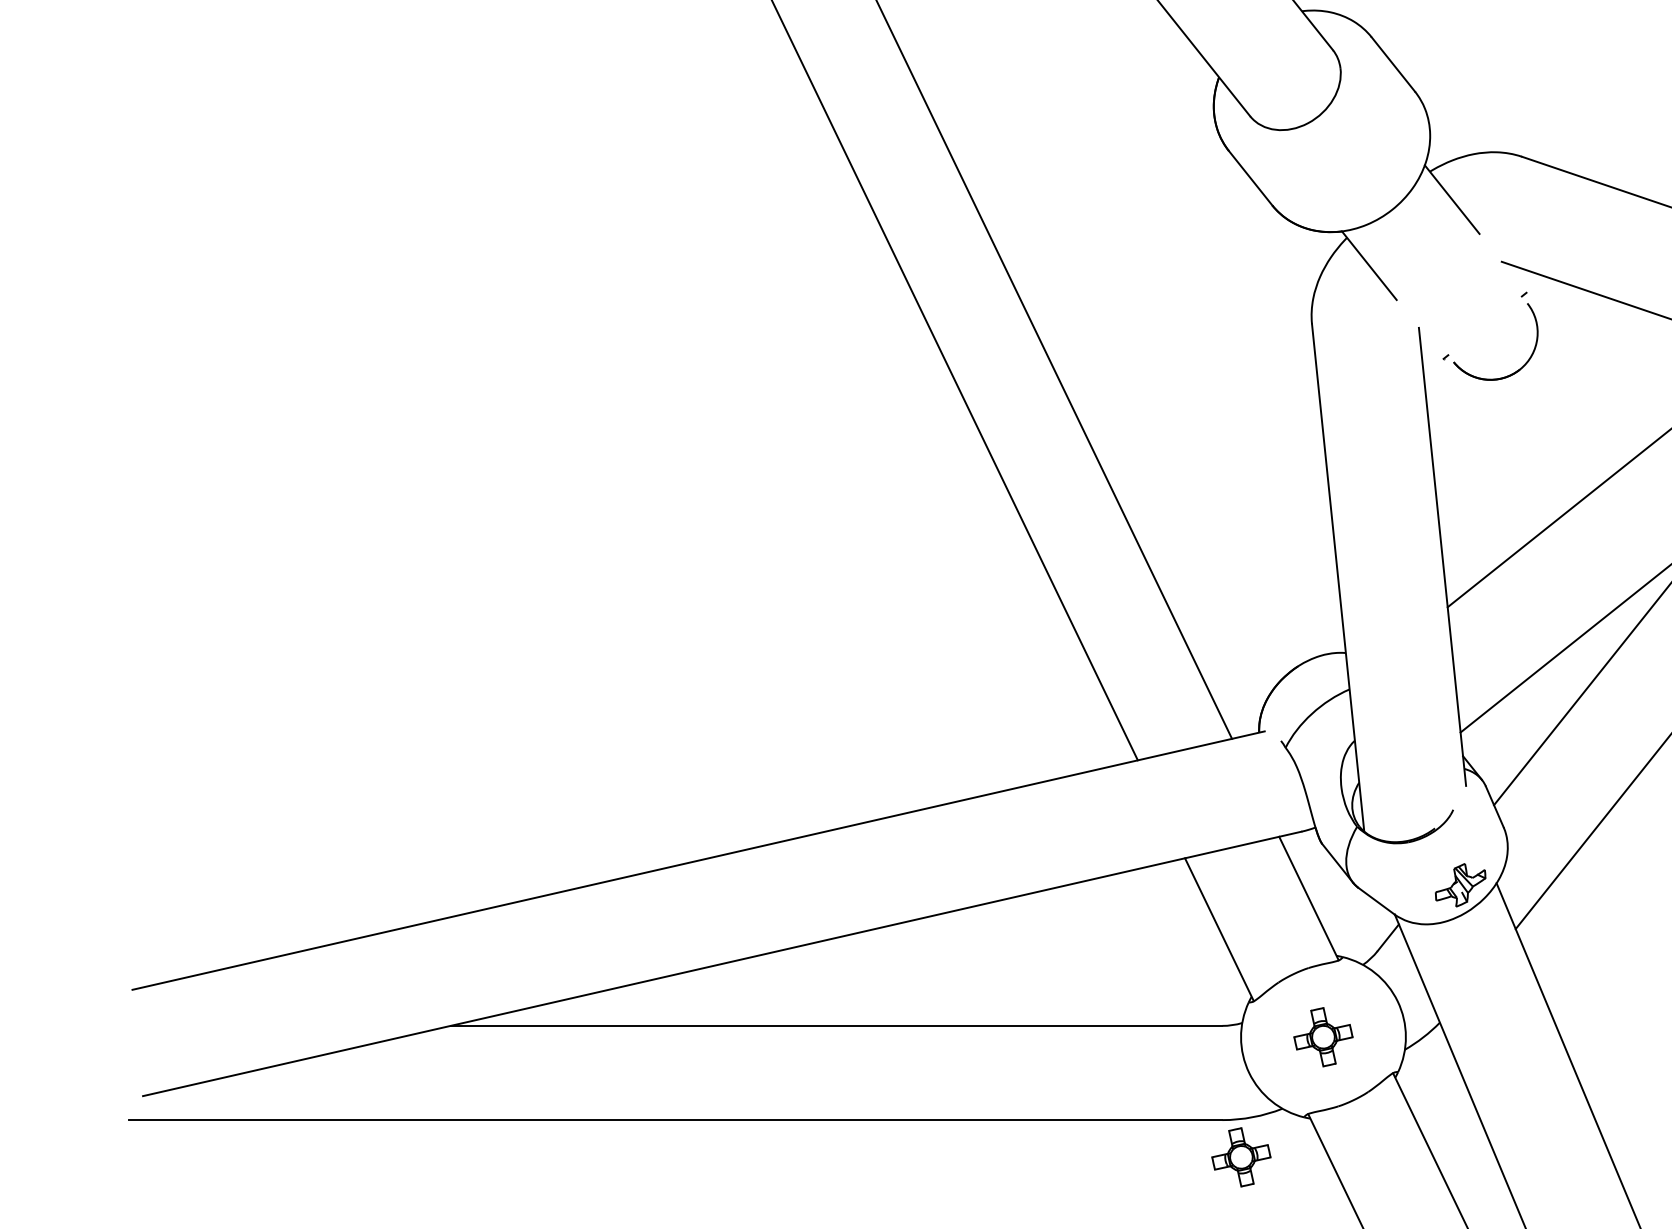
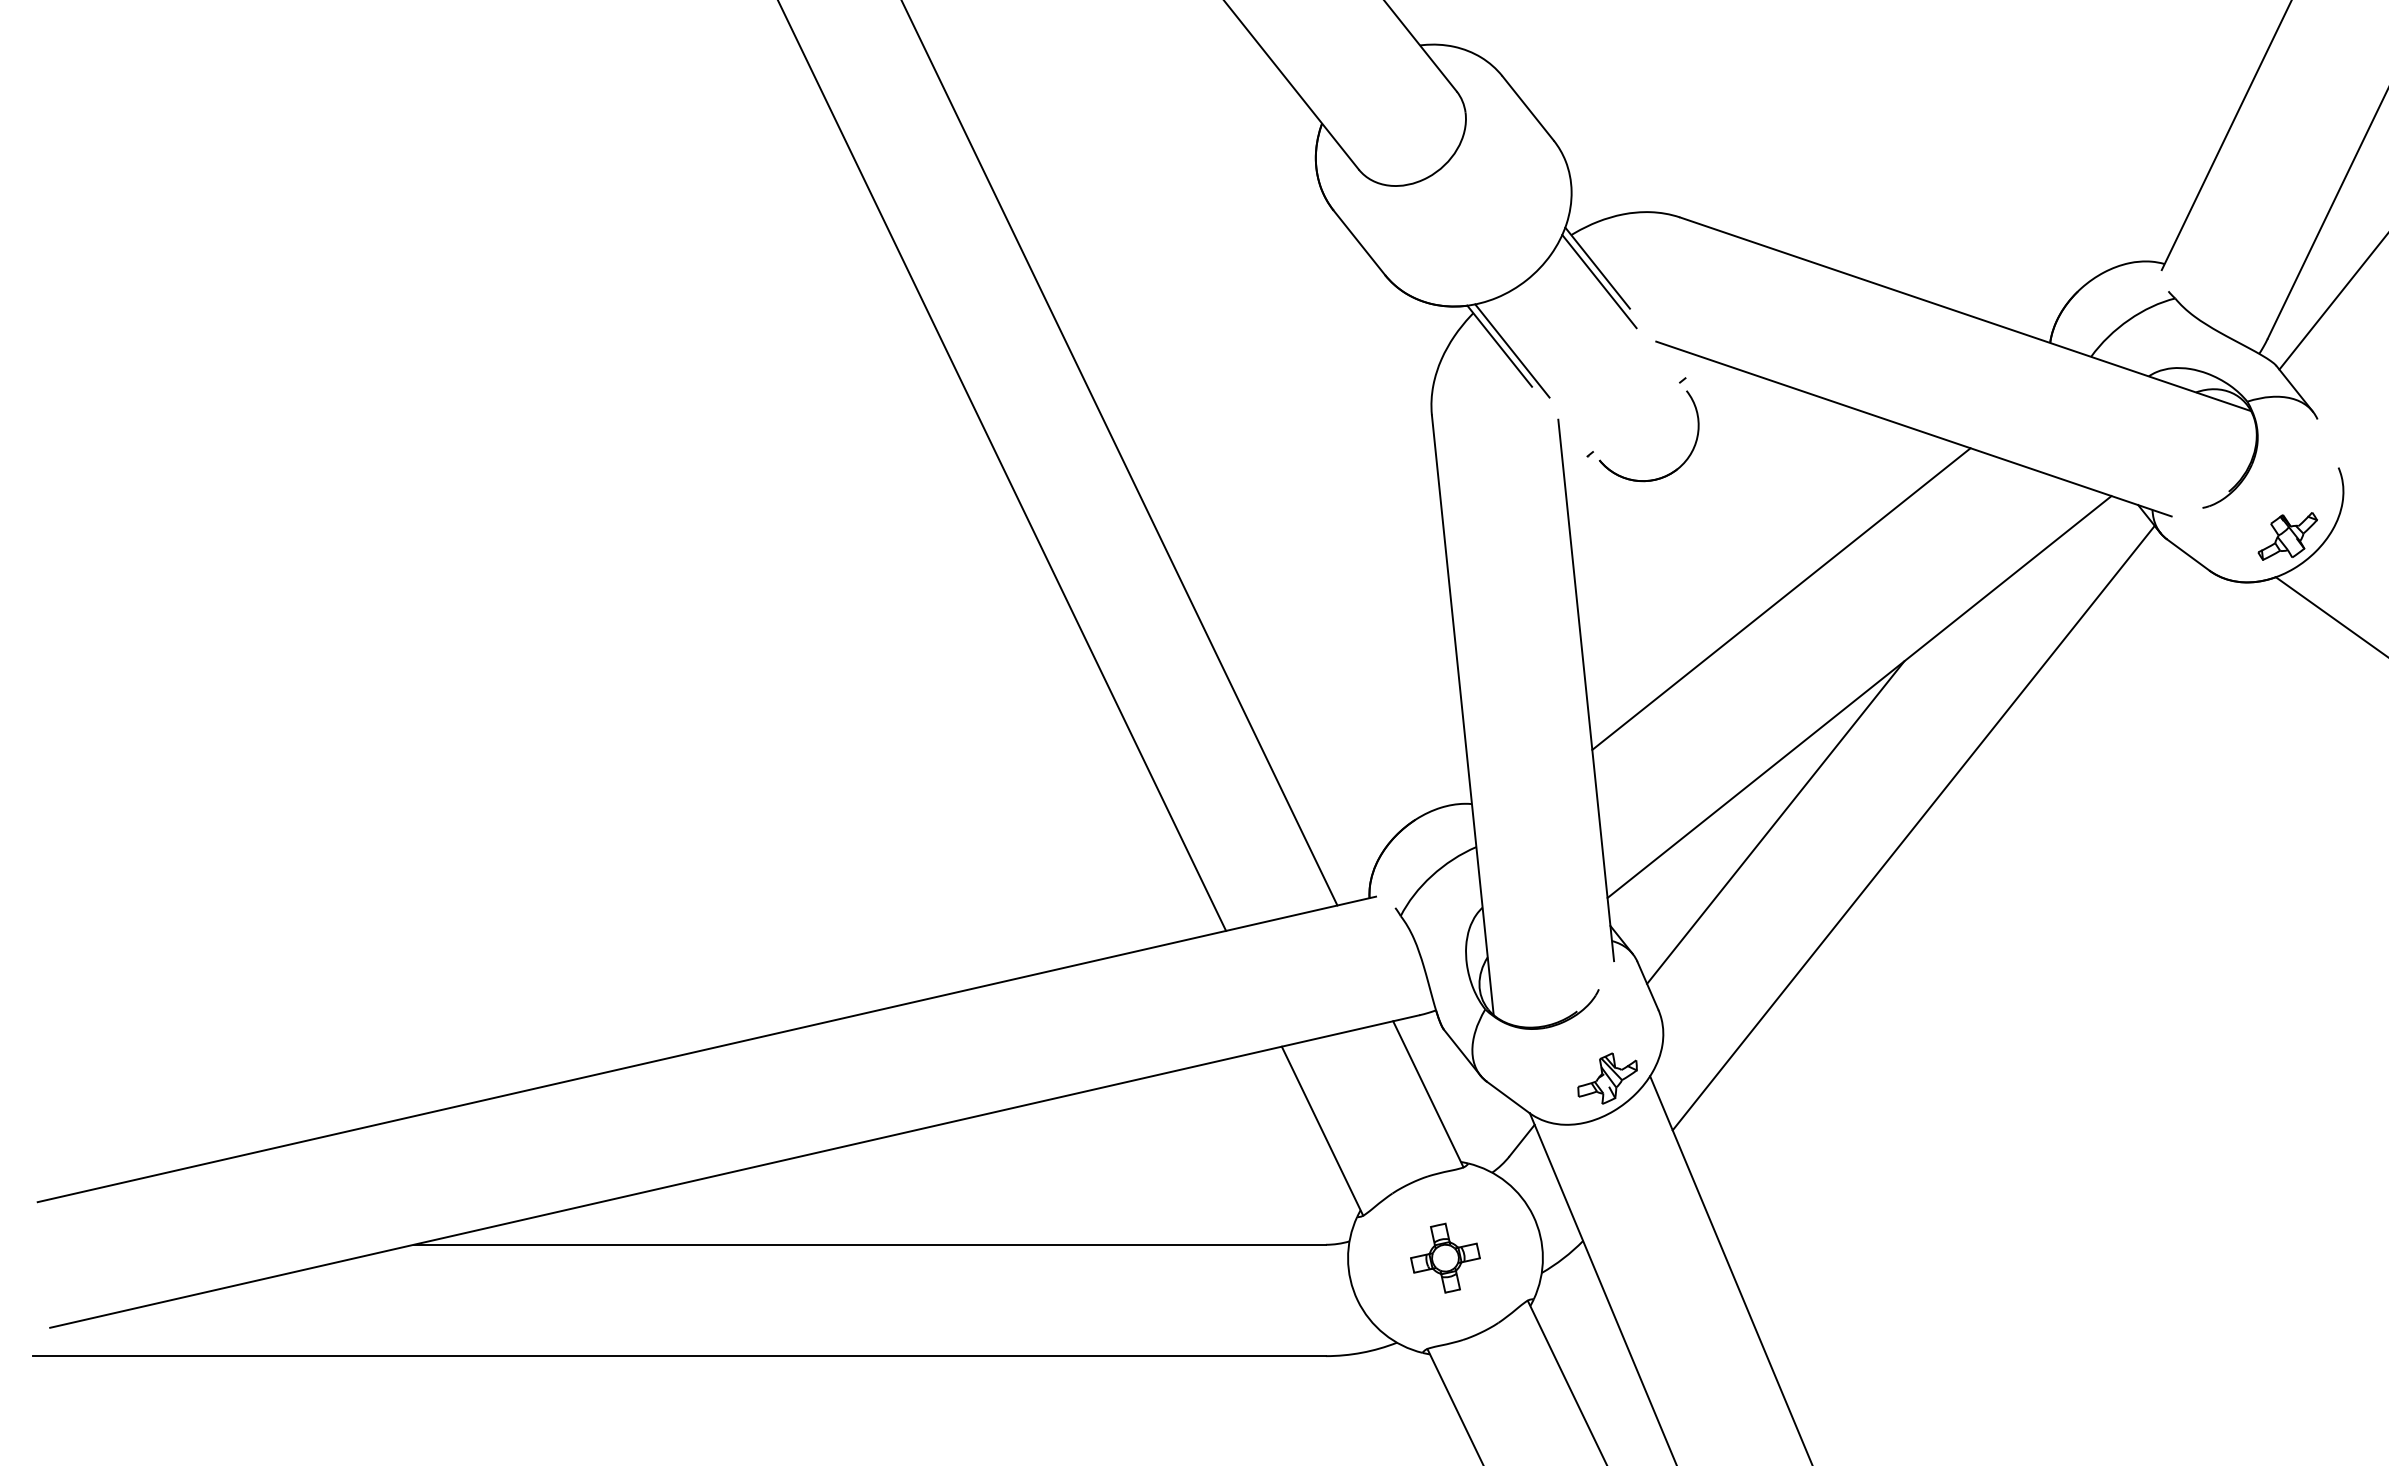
line: (1453, 210) -> (1599, 281), added
line: (1380, 269) -> (1512, 350), added
part: (1241, 1156) -> (1348, 1399), removed

